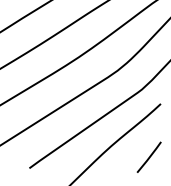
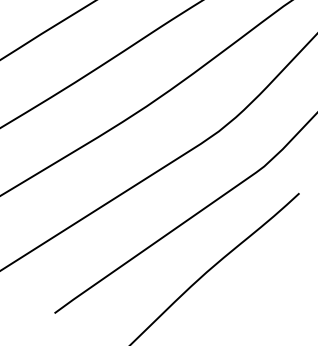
line: (149, 156) -> (278, 291), removed

